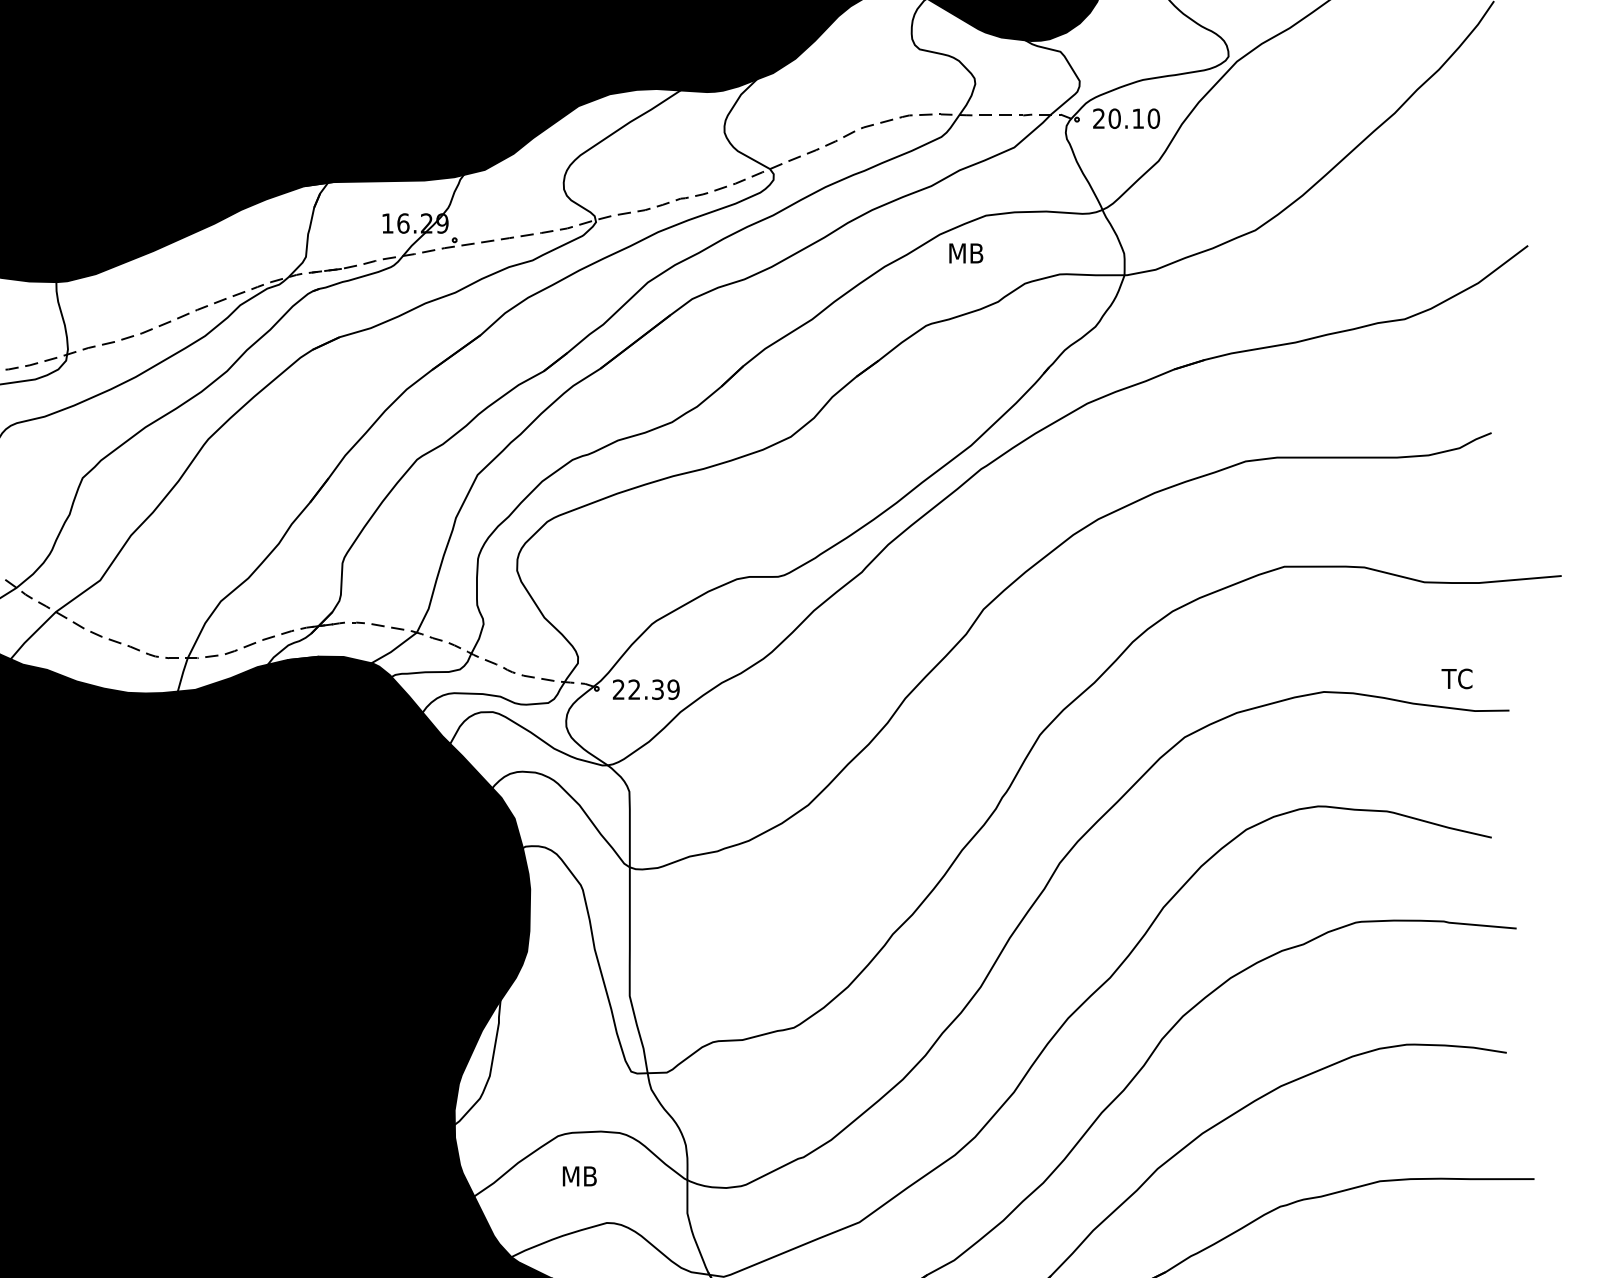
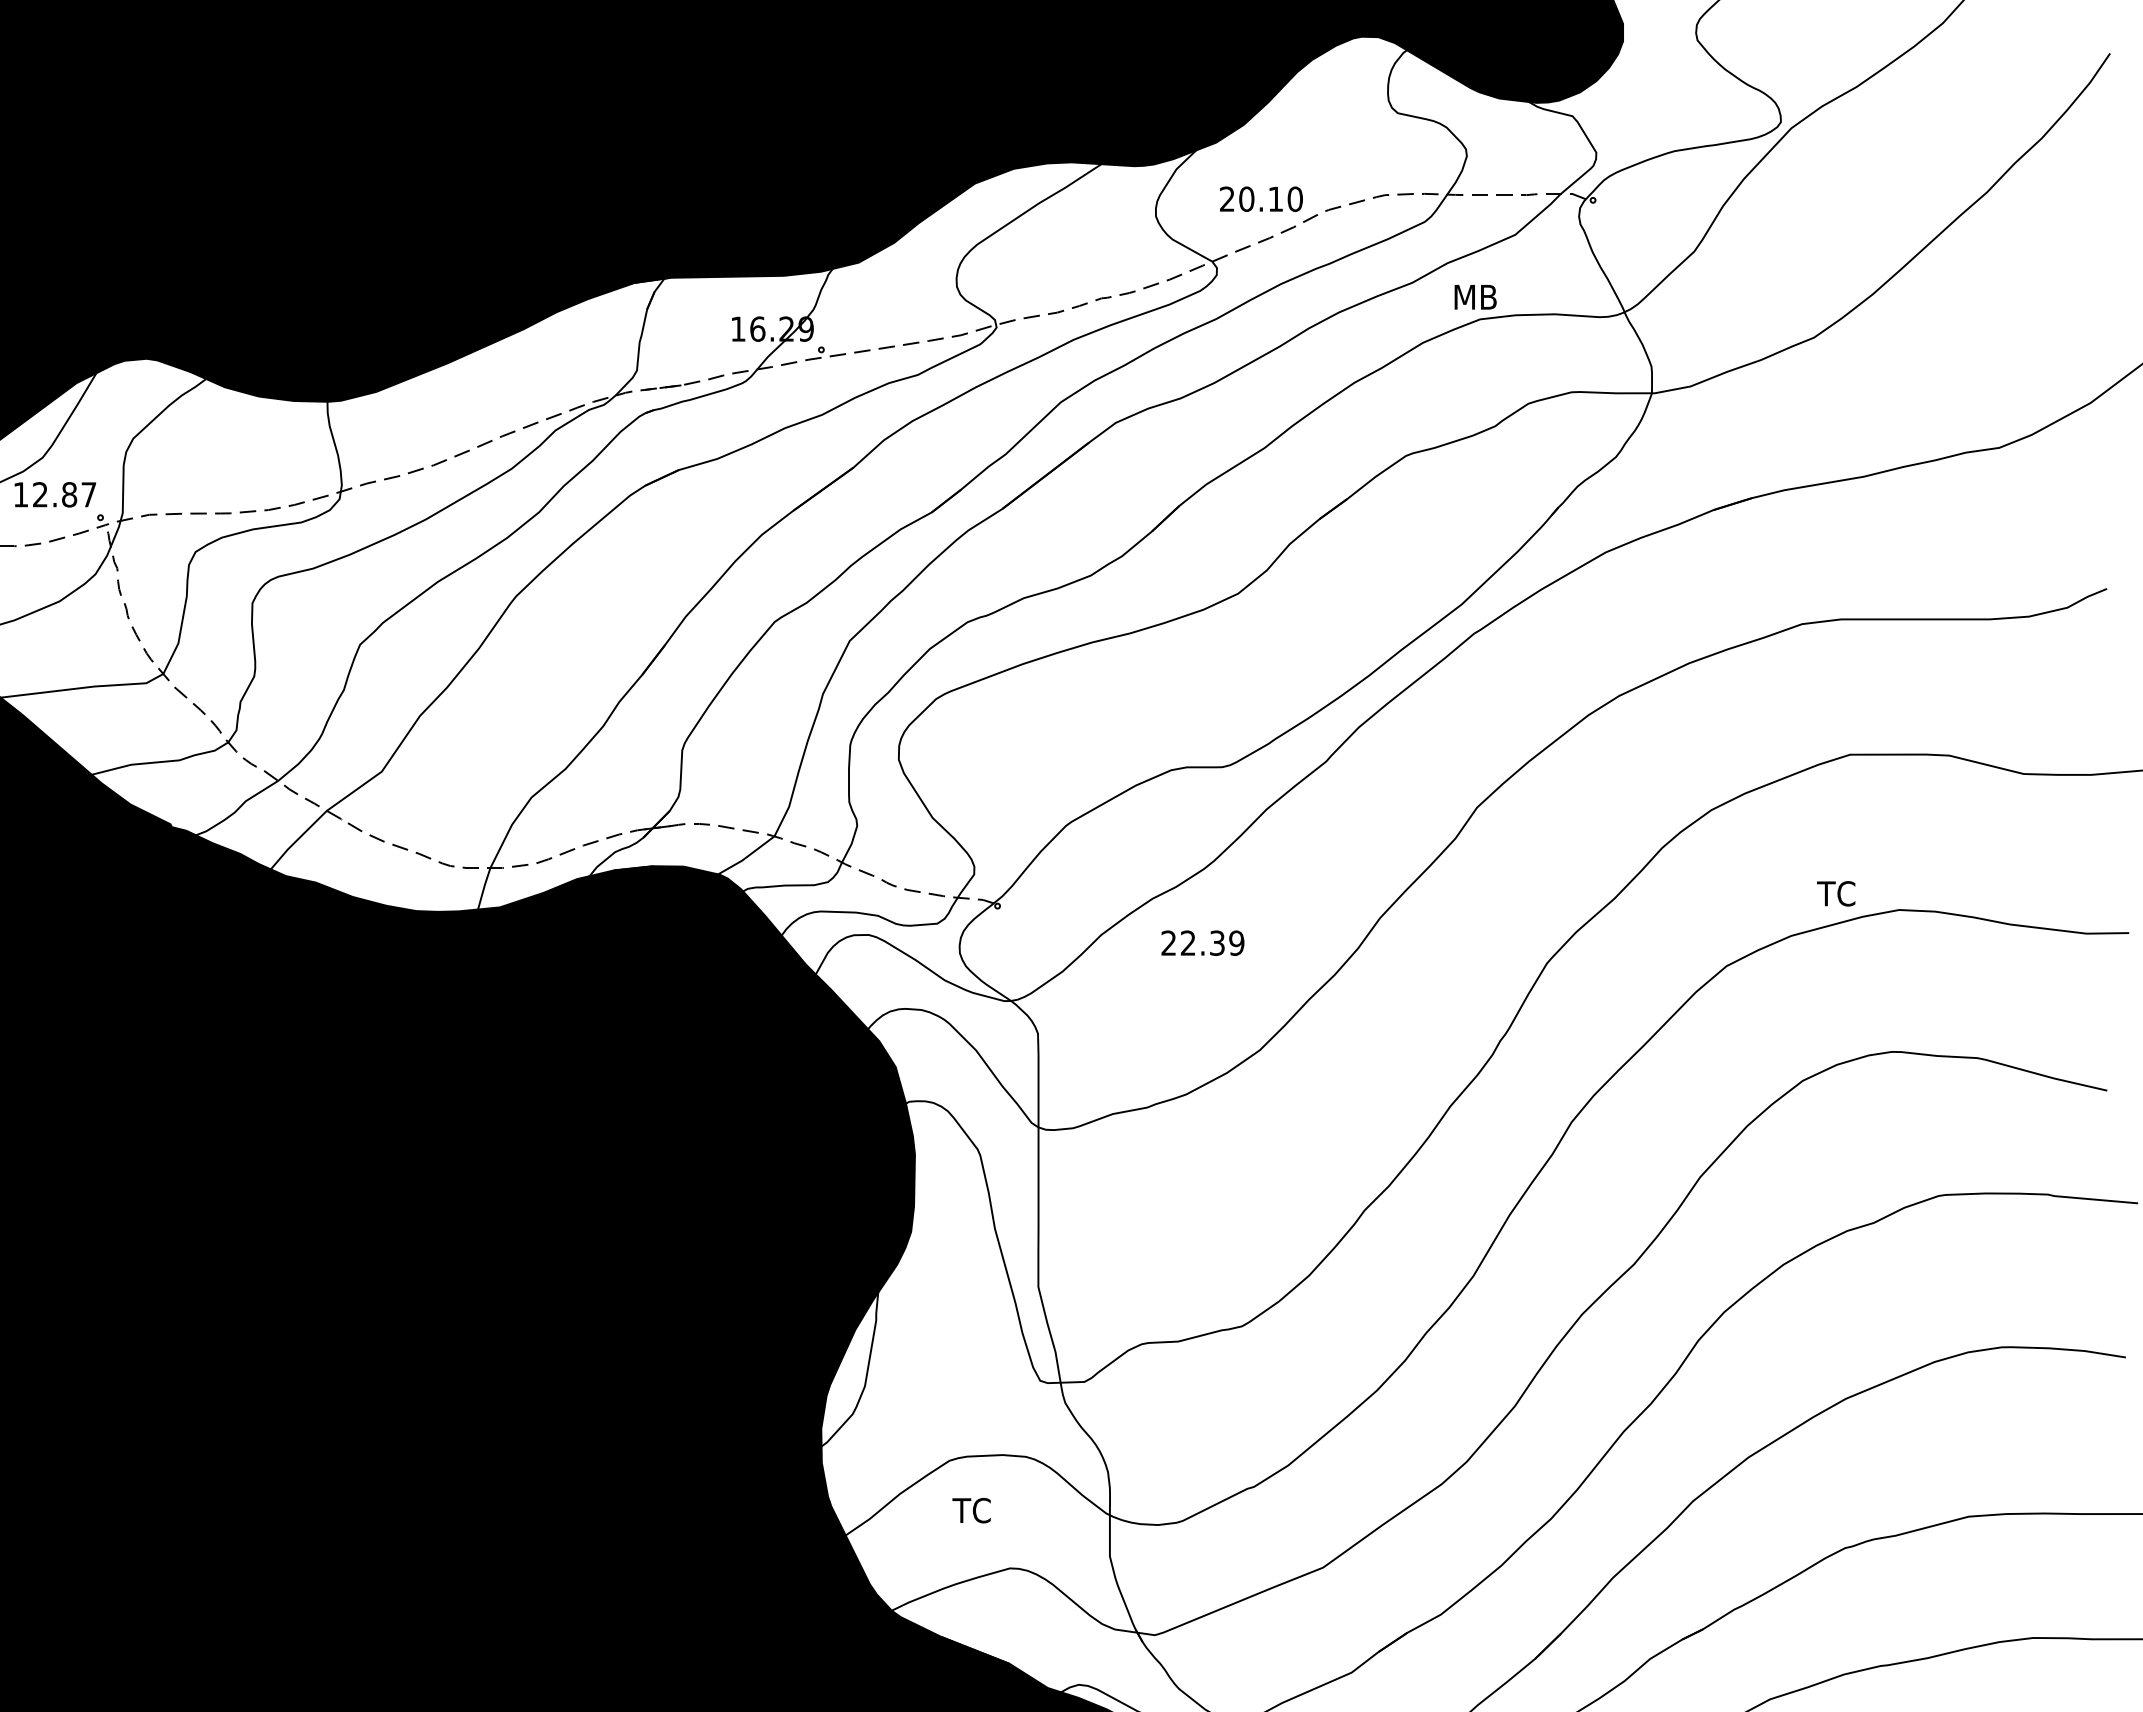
text: (1126, 118) -> (1261, 198), moved
text: (966, 253) -> (1475, 297), moved
text: (1457, 678) -> (1836, 893), moved
text: (645, 689) -> (1202, 942), moved
text: (578, 1176) -> (974, 1510), MB -> TC

